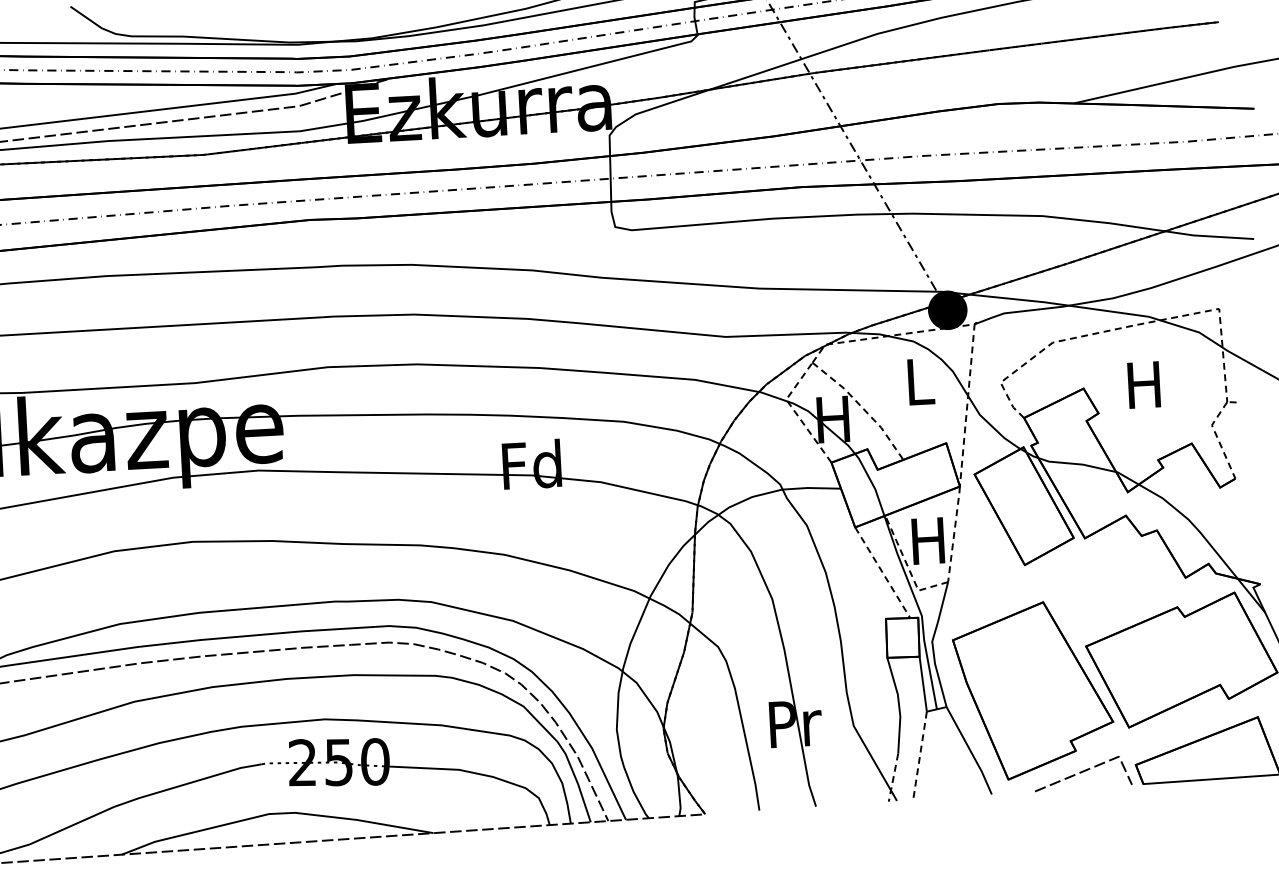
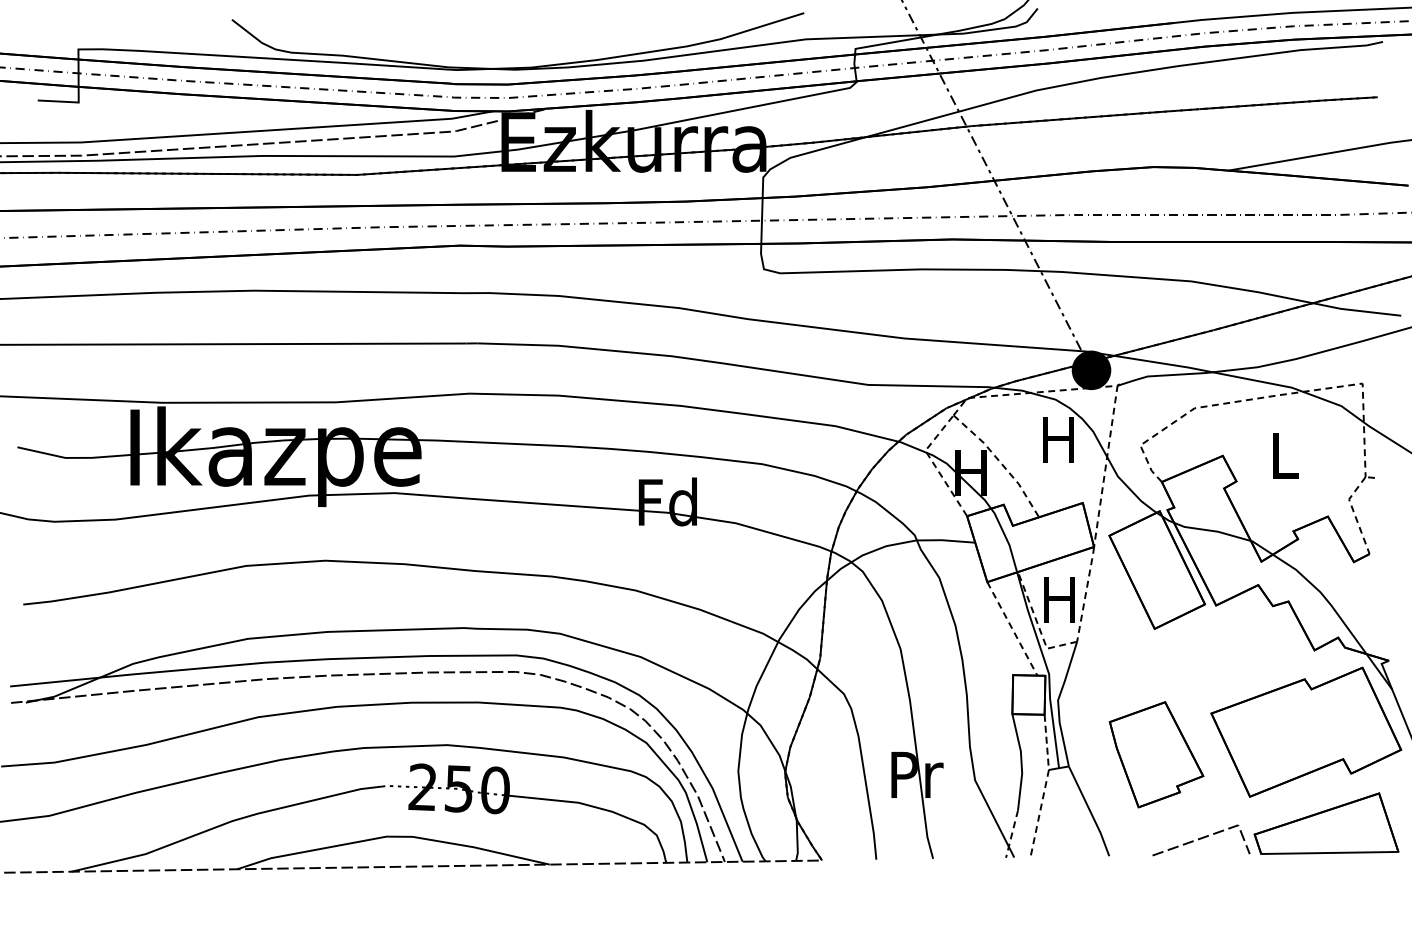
text: (918, 381) -> (1058, 439), L -> H
text: (1144, 384) -> (1283, 455), H -> L
line: (922, 684) -> (1046, 742), solid -> dashed
part: (1033, 690) -> (1156, 754), size x0.6

